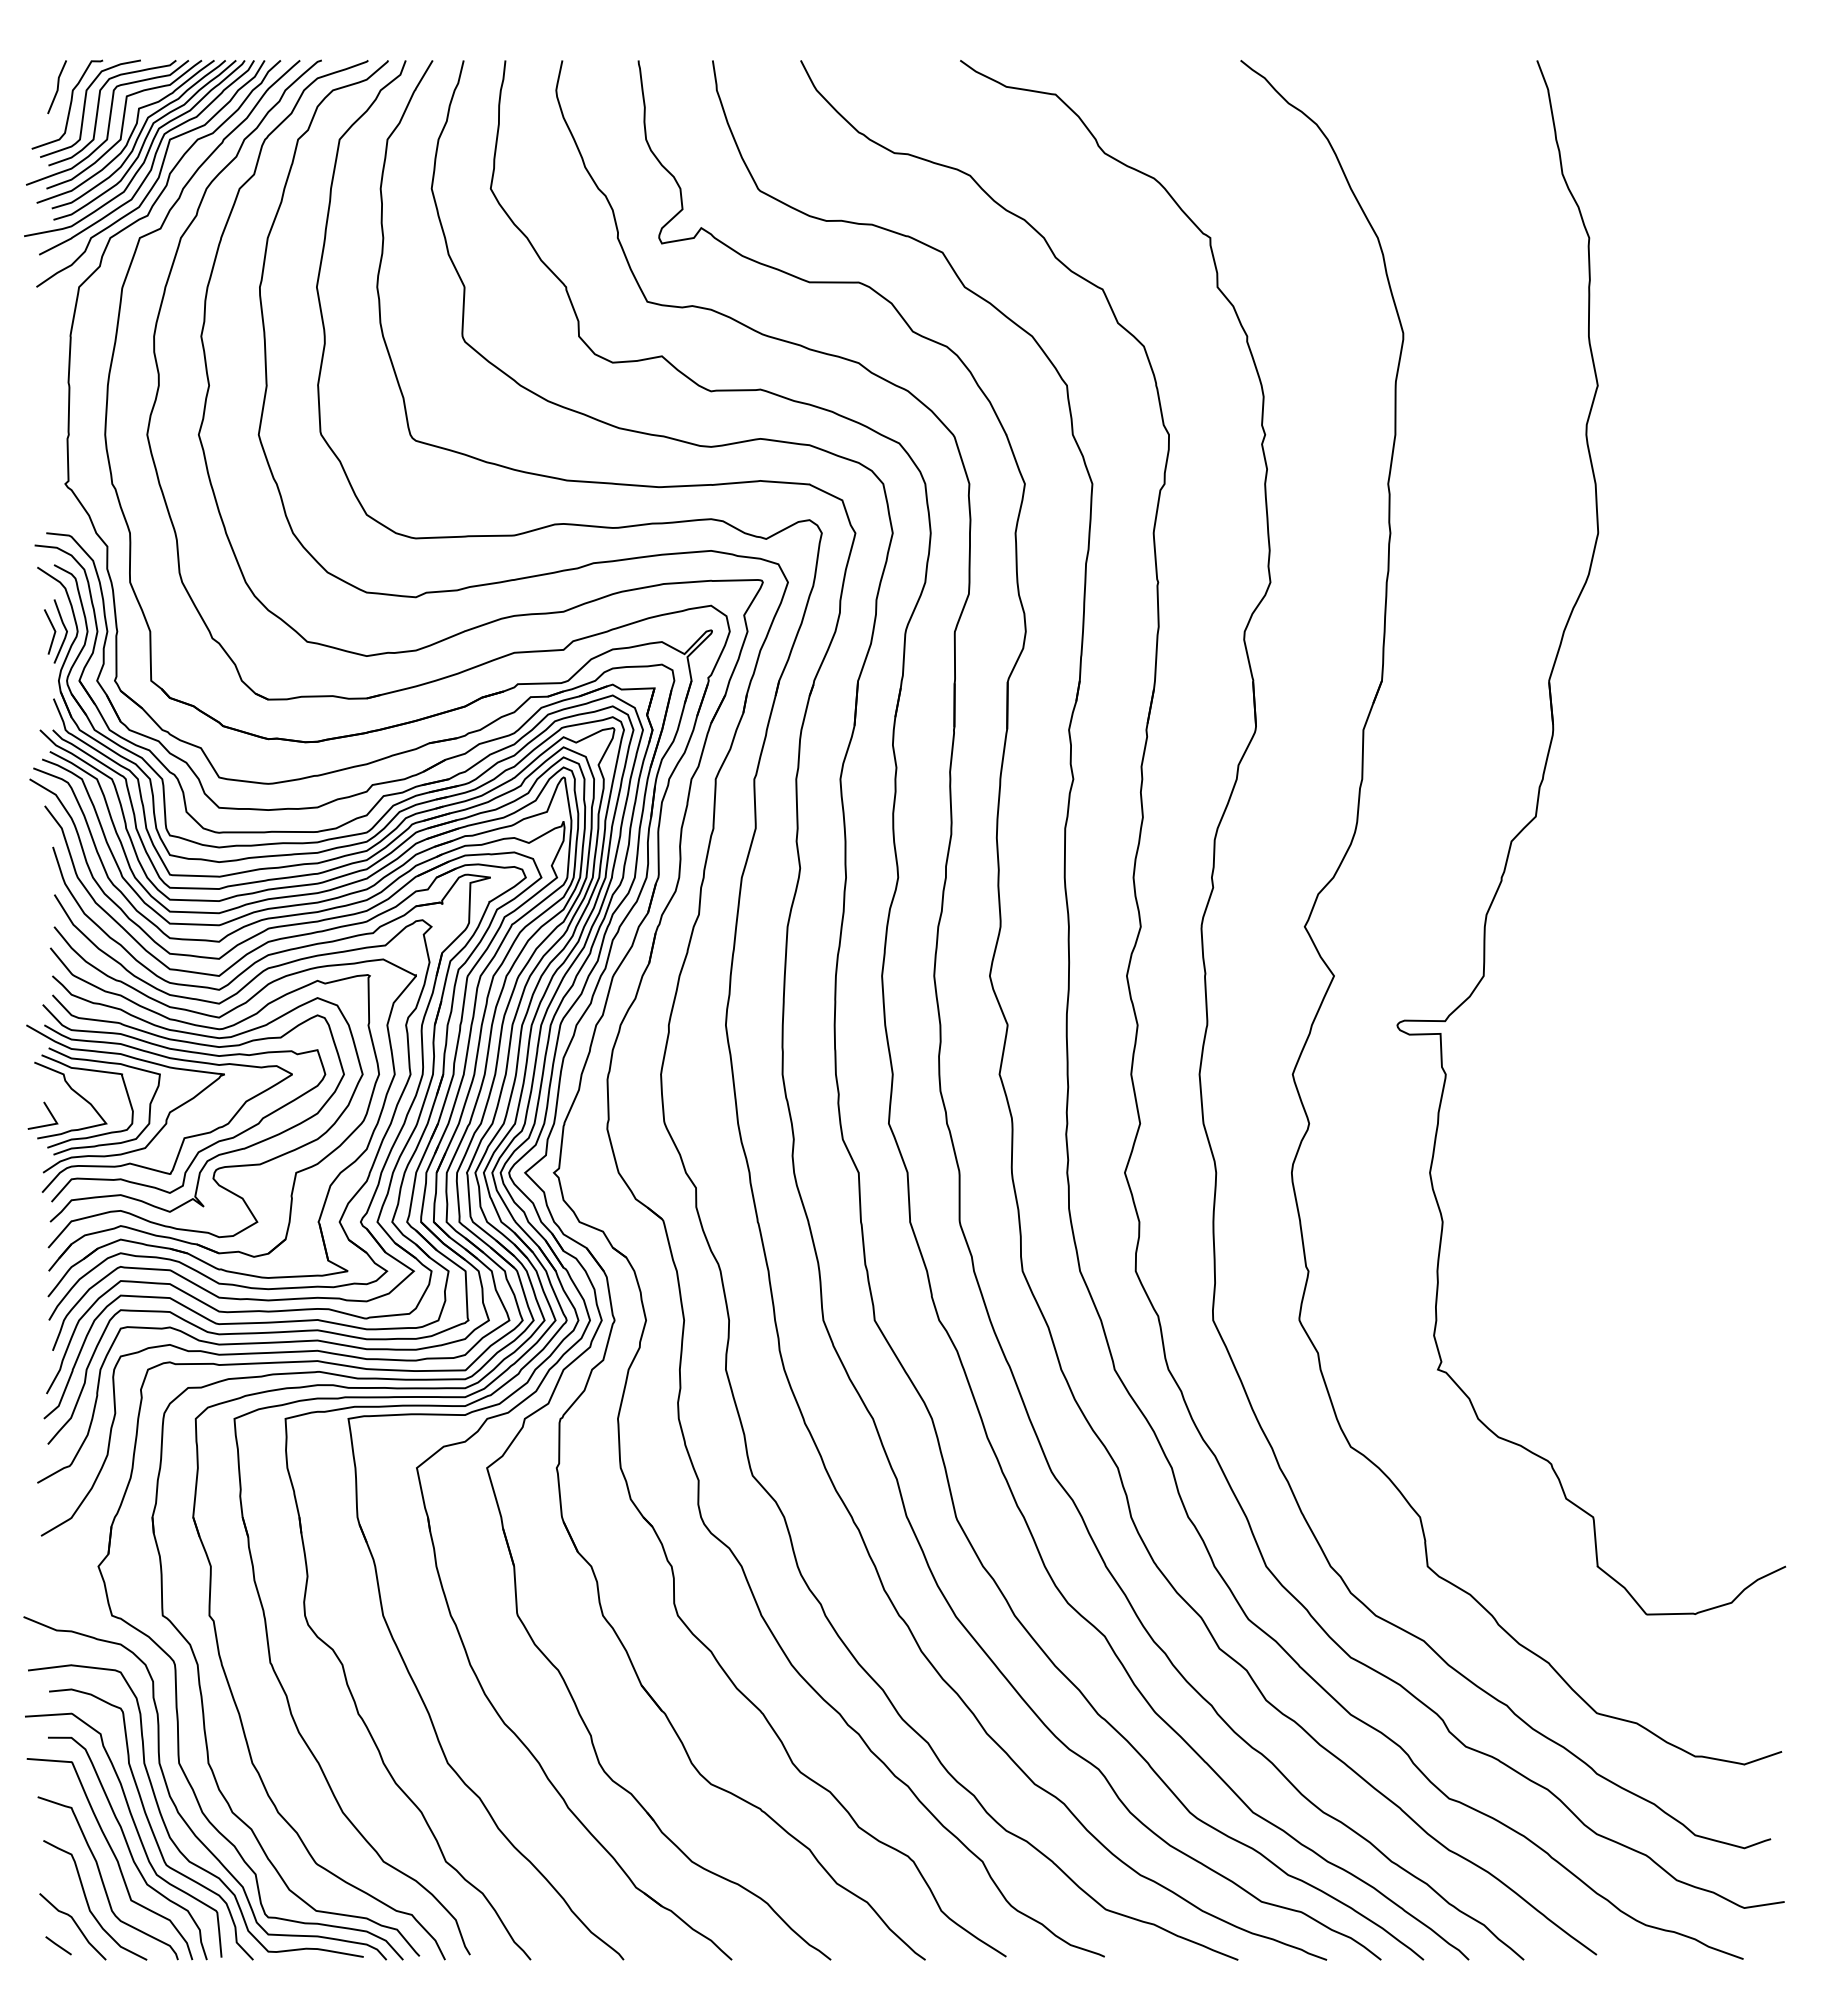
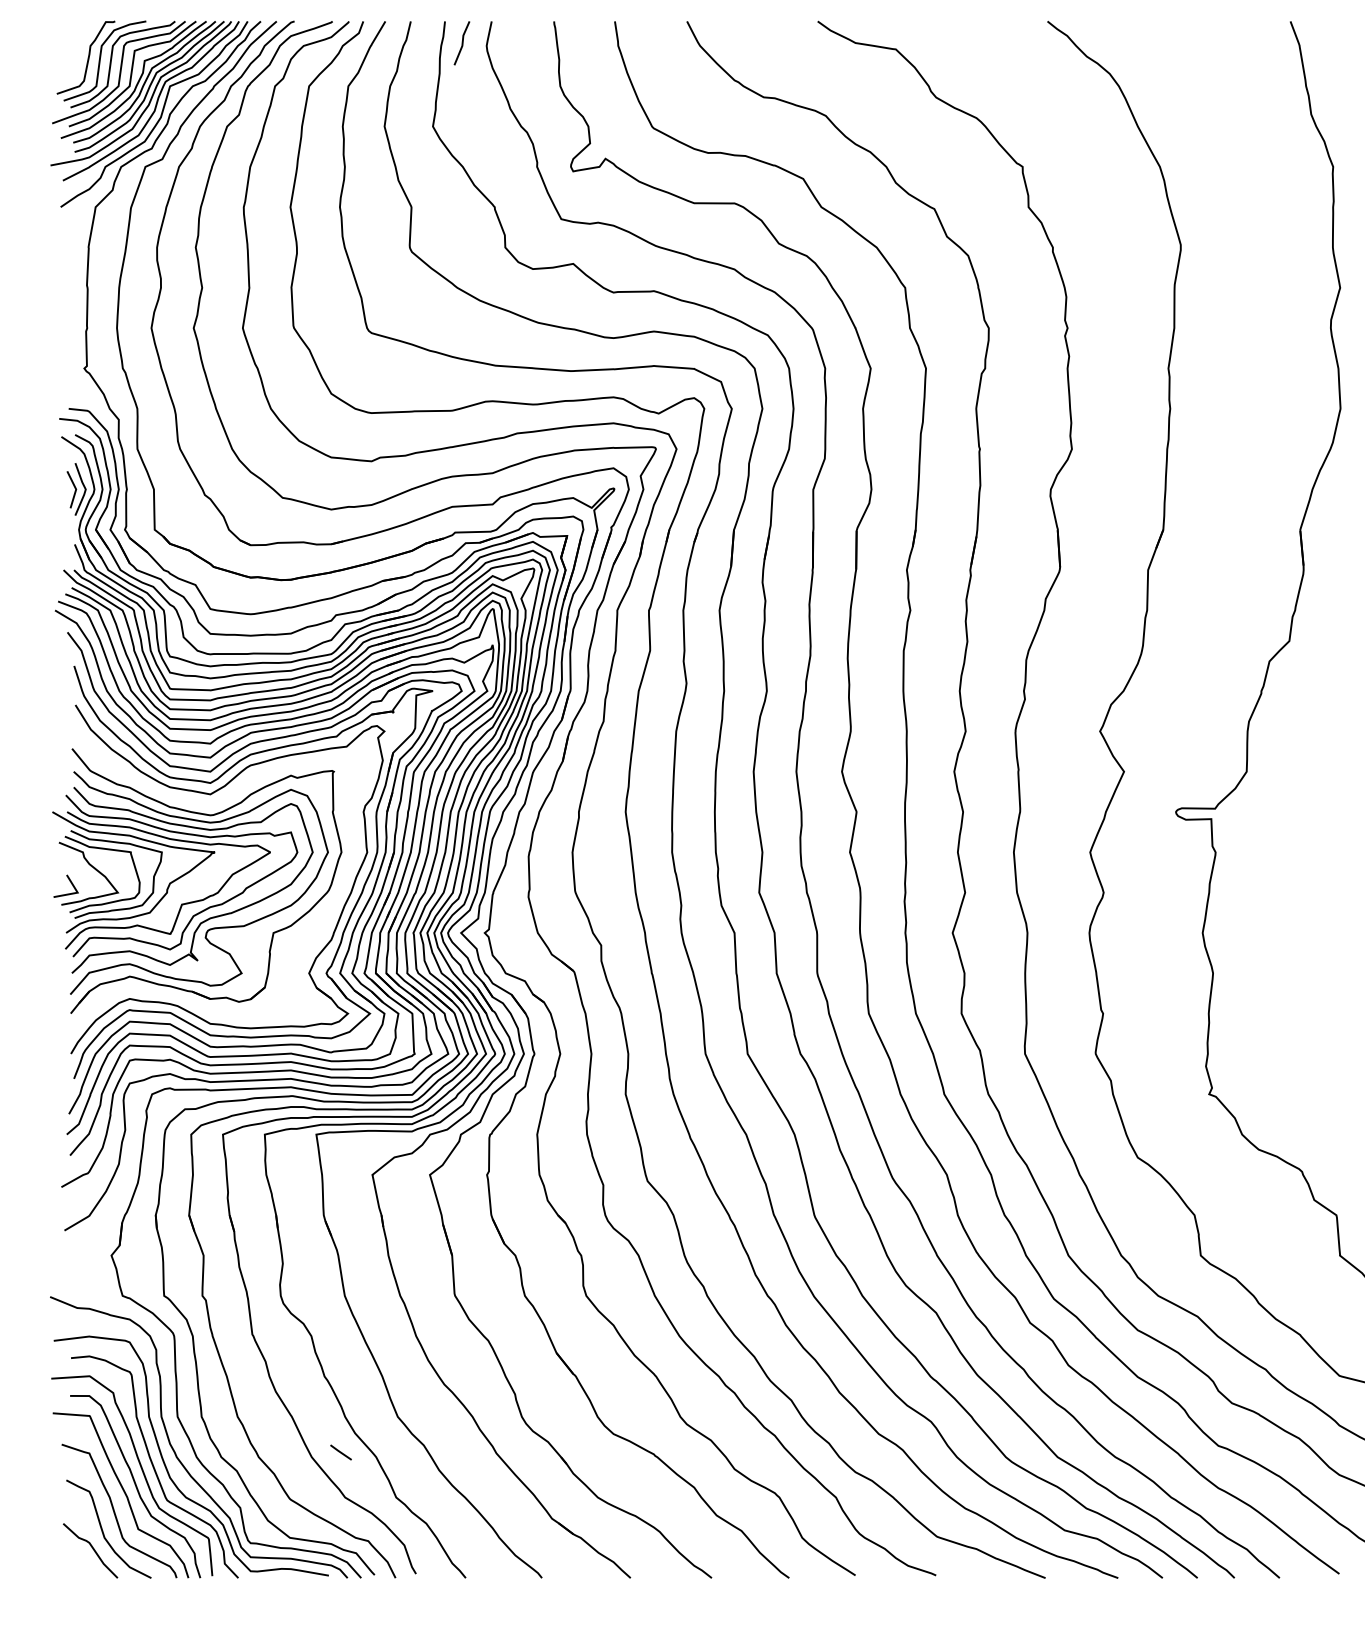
line: (57, 87) -> (462, 43), moved
part: (219, 1018) -> (210, 806), removed
line: (58, 1945) -> (340, 1452), moved

